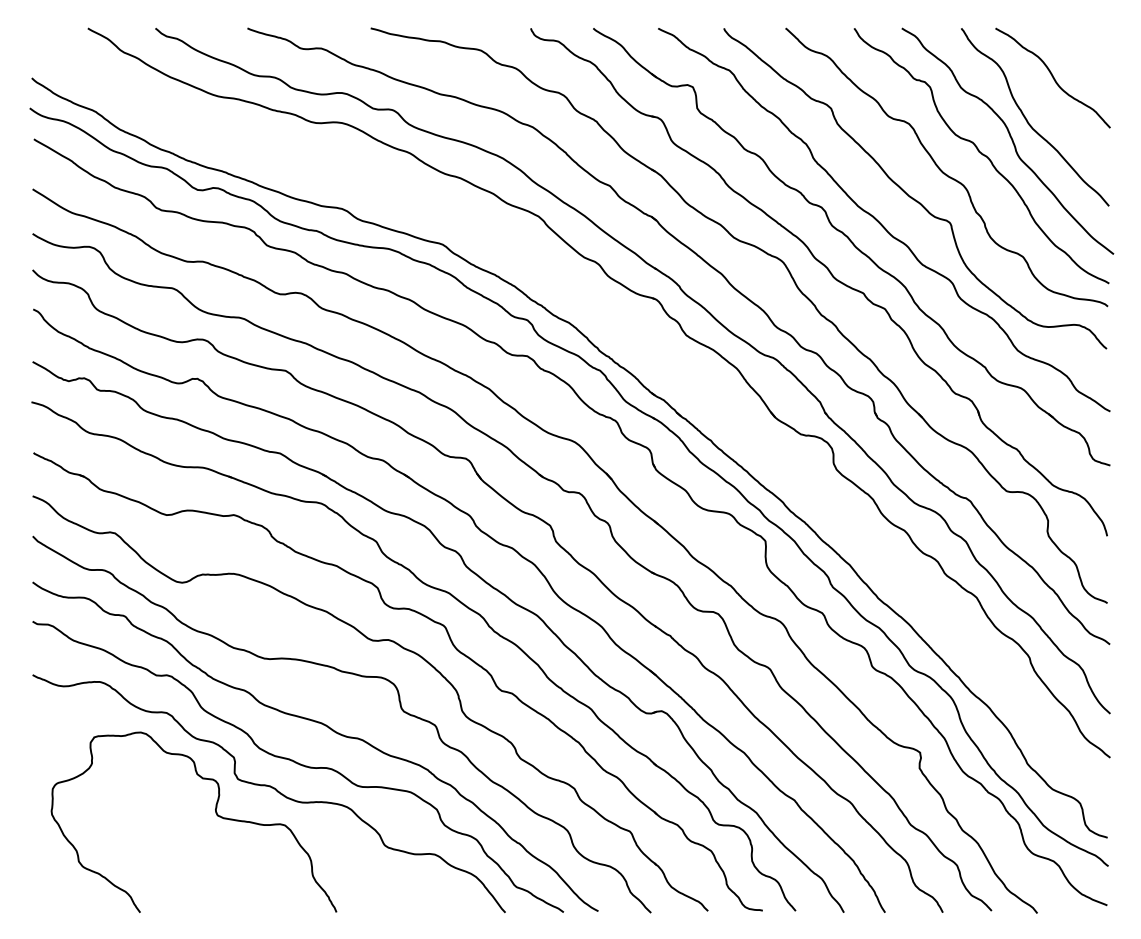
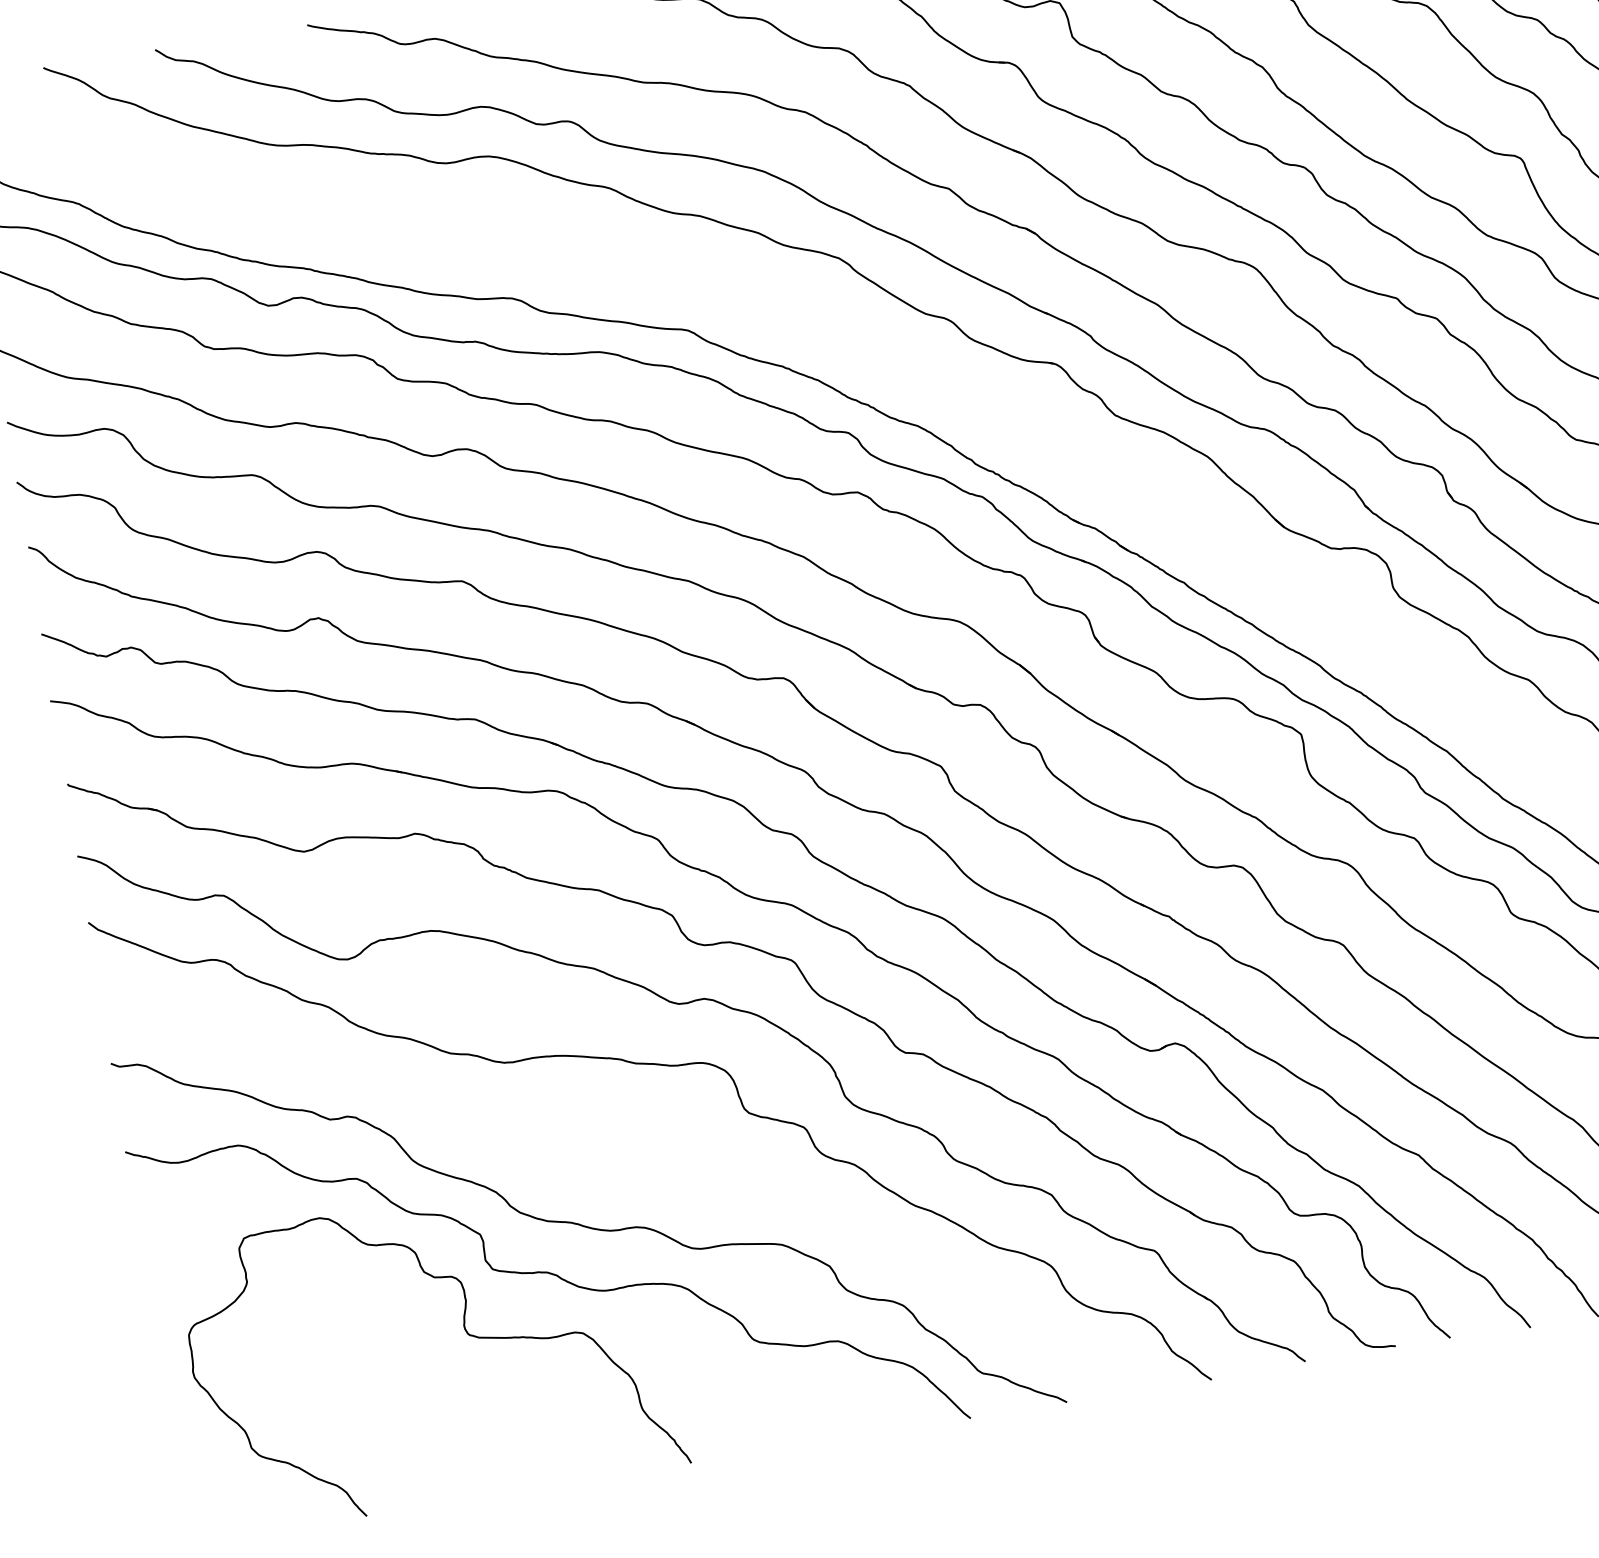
curve: (328, 728) -> (628, 1161), removed

